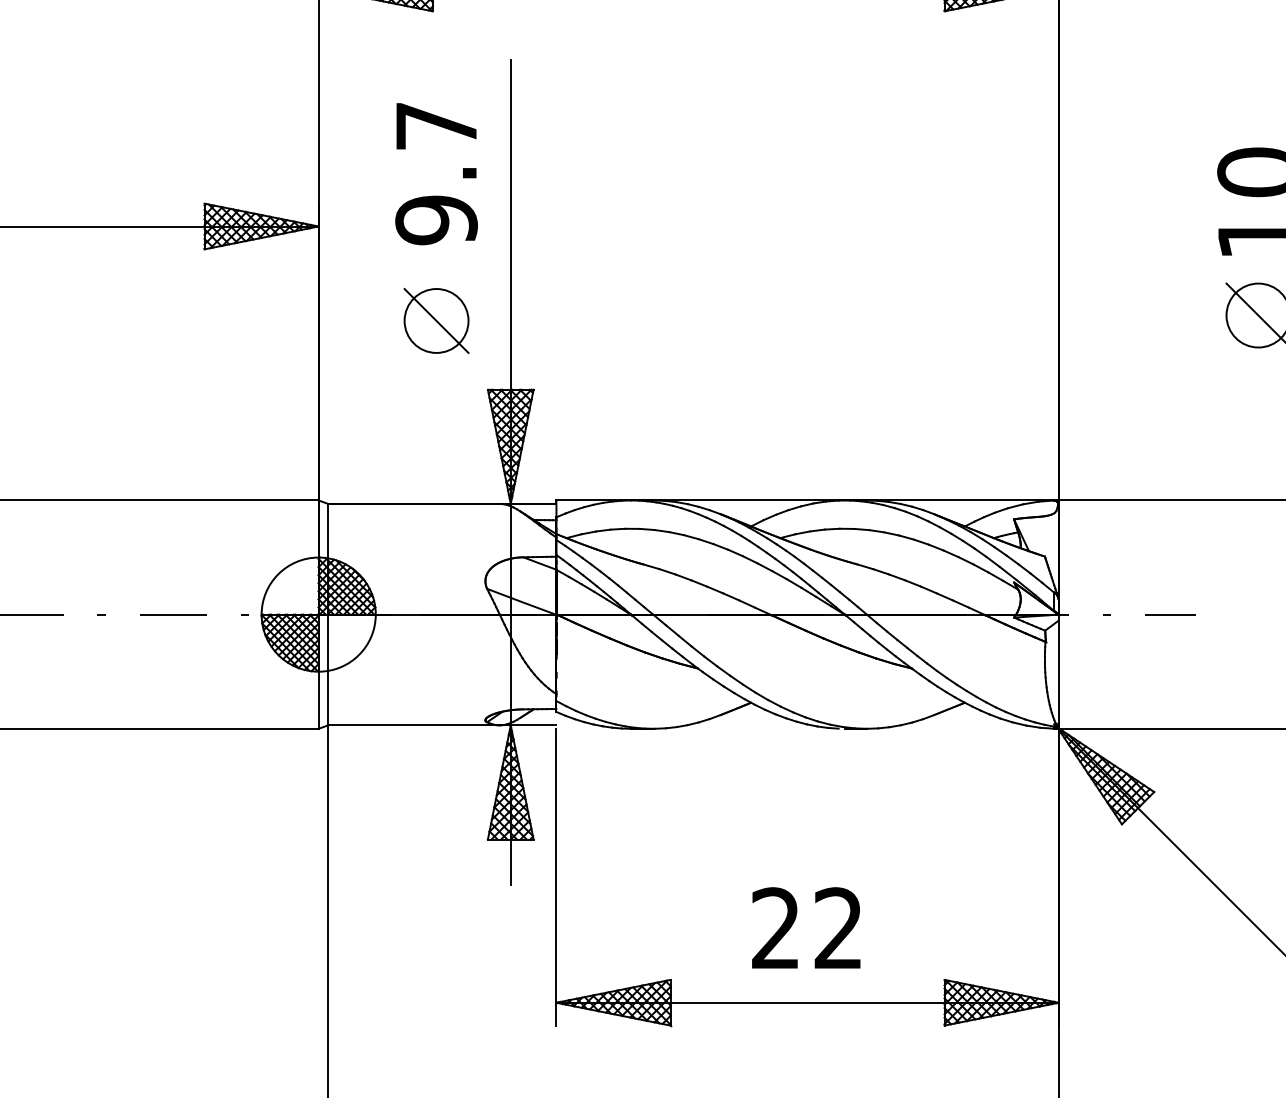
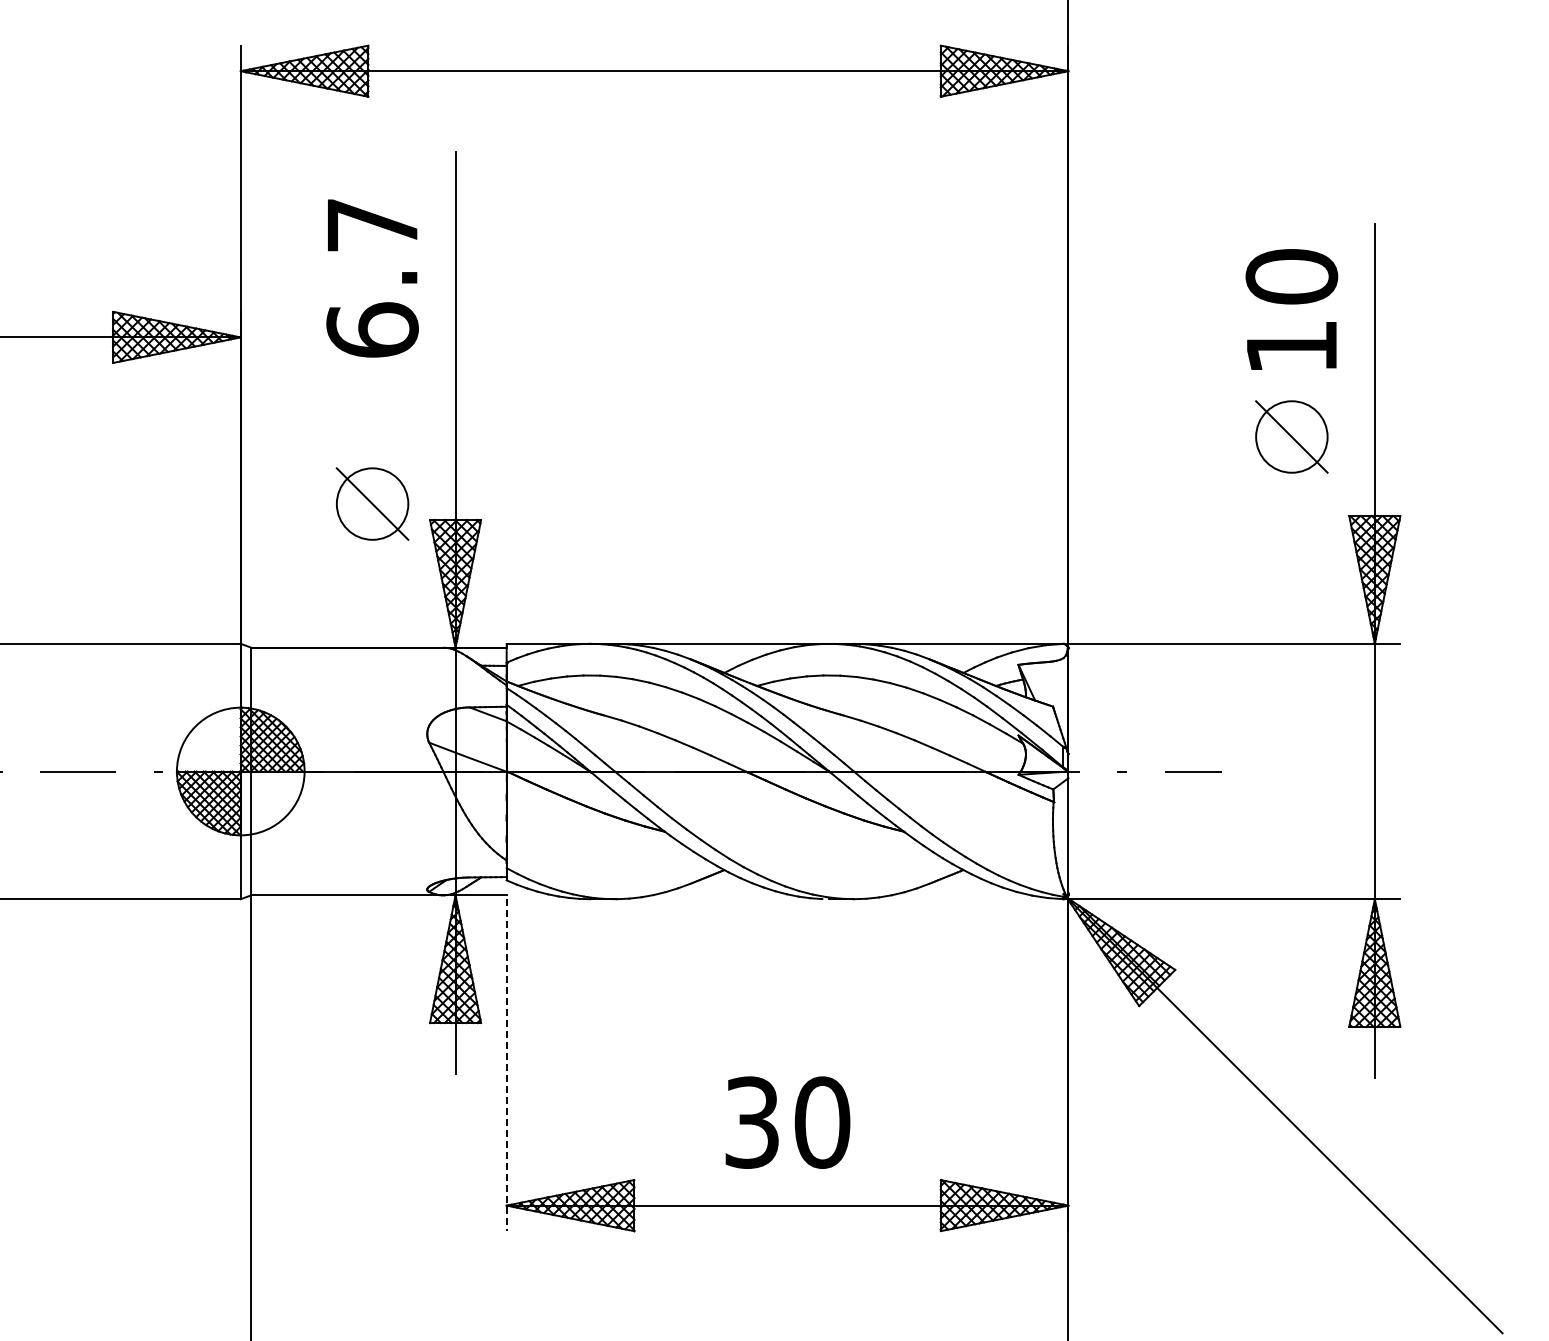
text: (436, 220) -> (372, 330), 9.7 -> 6.7
part: (436, 320) -> (372, 503), moved
line: (556, 877) -> (506, 1065), solid -> dashed
text: (807, 928) -> (787, 1122), 22 -> 30

